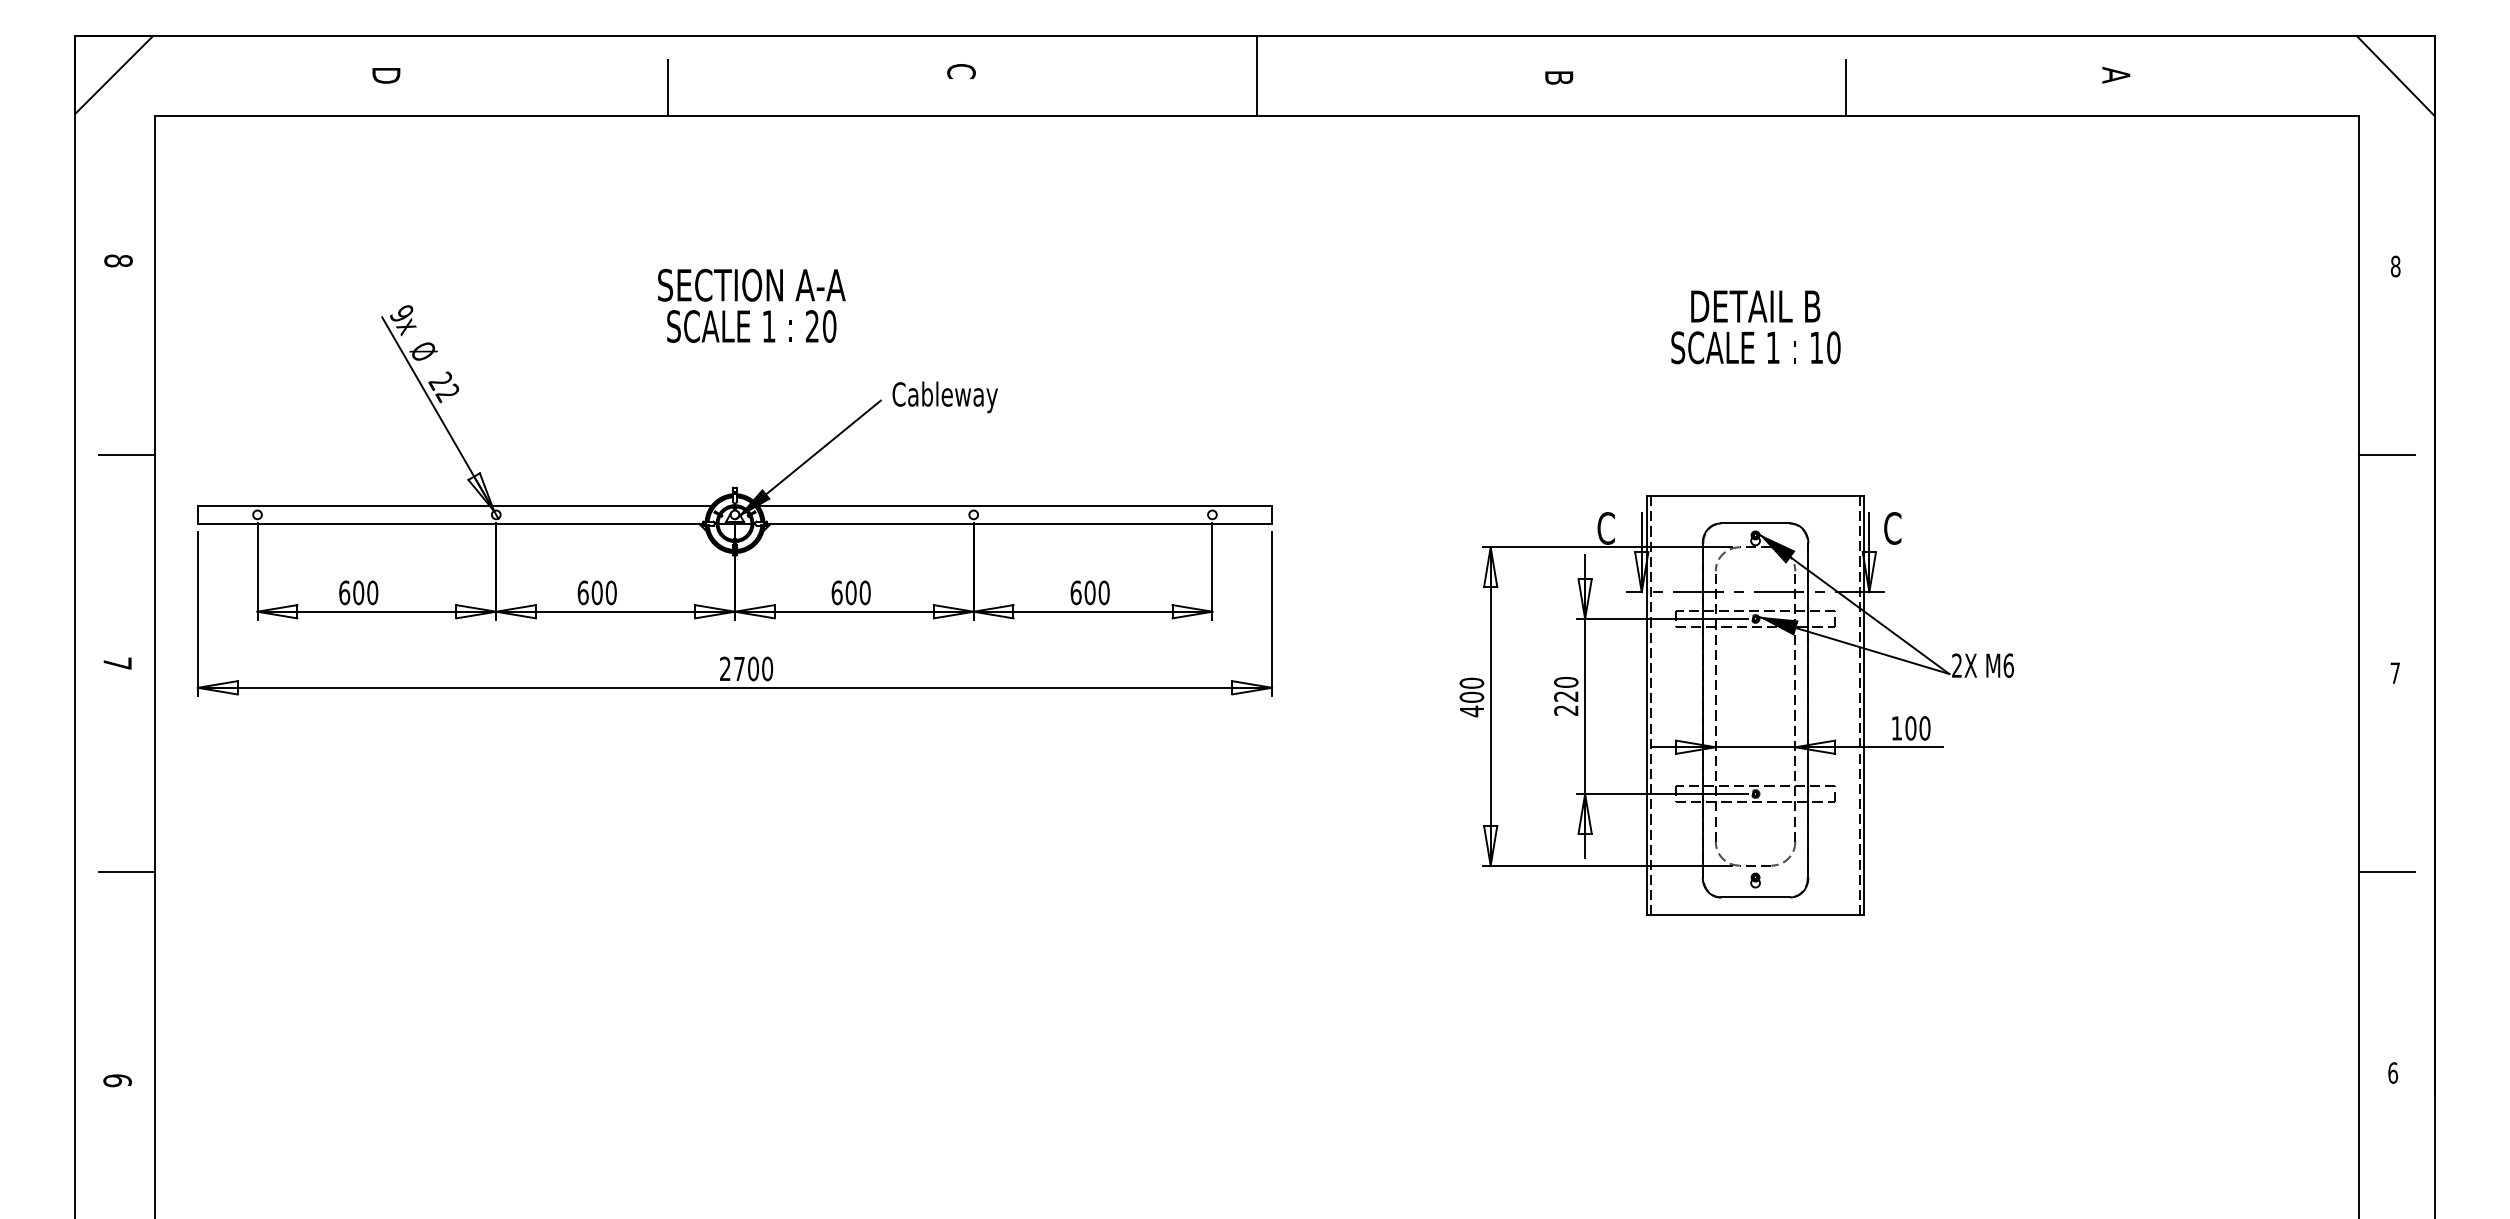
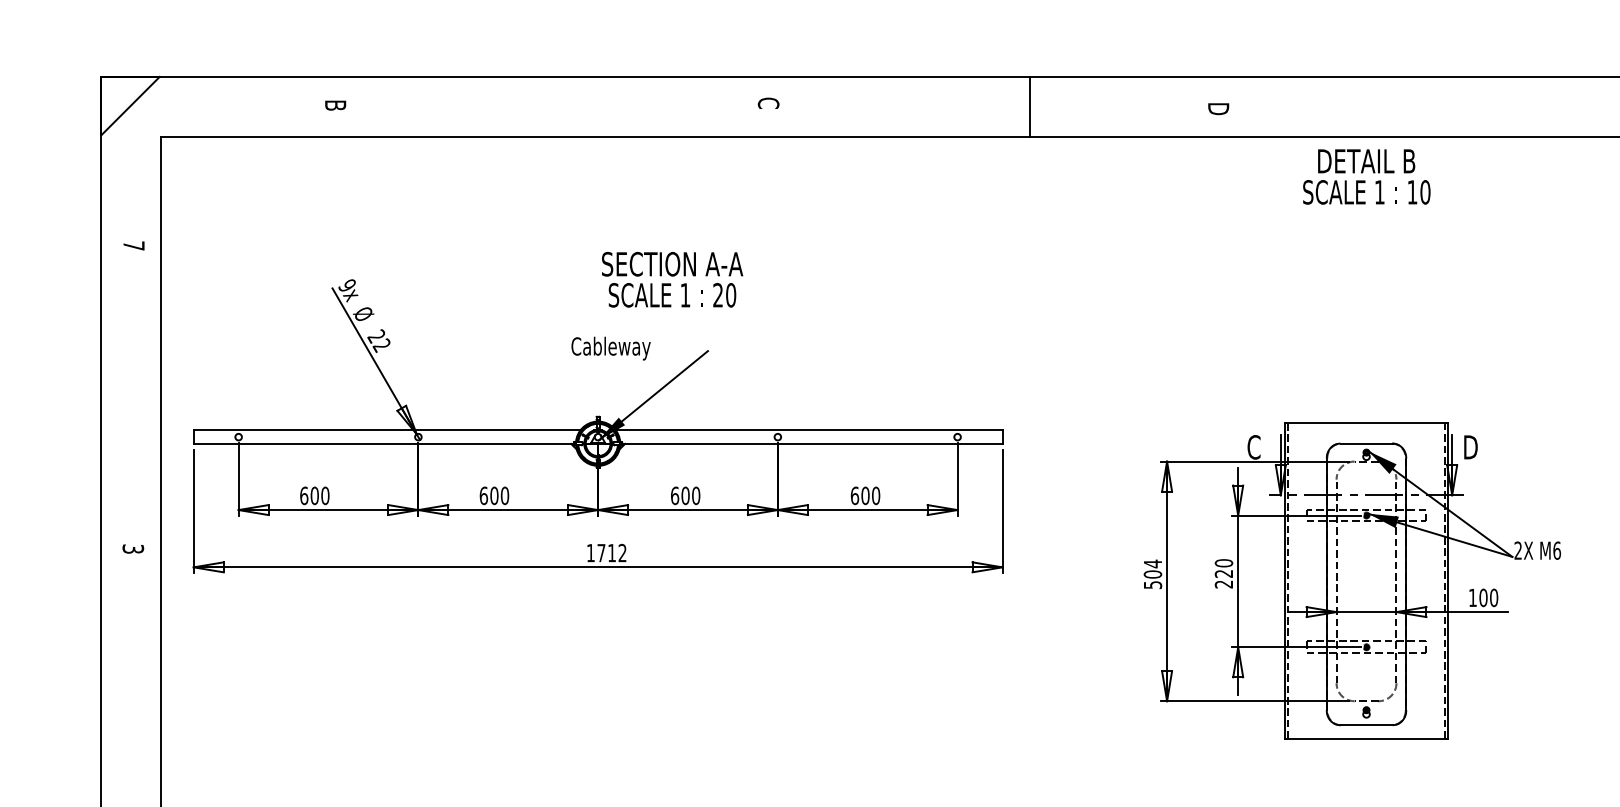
text: (386, 76) -> (335, 107), D -> B
line: (1256, 76) -> (1029, 107), moved
text: (1559, 80) -> (1218, 110), B -> D
line: (668, 88) -> (548, 116), removed
line: (1845, 88) -> (1434, 116), removed
text: (118, 260) -> (133, 245), 8 -> 7
text: (751, 305) -> (672, 279), moved
text: (1755, 327) -> (1366, 177), moved
text: (944, 397) -> (610, 348), moved
line: (126, 455) -> (139, 392), removed
text: (1893, 528) -> (1470, 447), C -> D
text: (117, 663) -> (133, 549), 7 -> 3
text: (746, 668) -> (606, 552), 2700 -> 1712
text: (1471, 697) -> (1152, 574), 400 -> 504
line: (126, 872) -> (139, 706), removed

